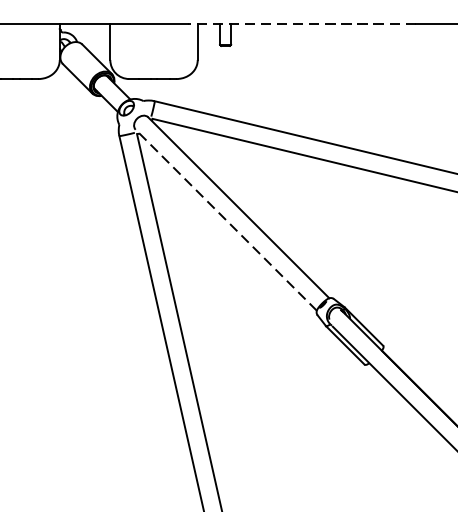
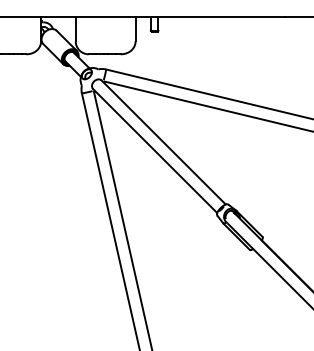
line: (301, 23) -> (206, 16), dashed -> solid
line: (226, 220) -> (155, 151), dashed -> solid

